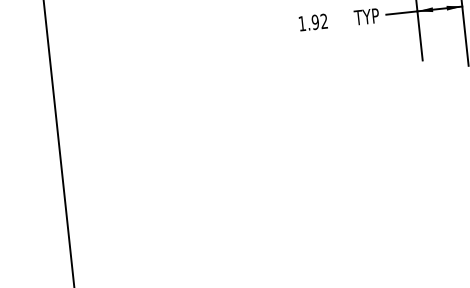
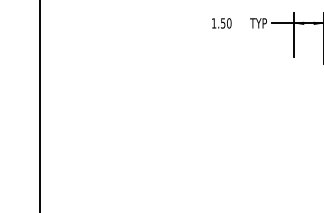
text: (318, 22) -> (225, 23), 1.92 -> 1.50

